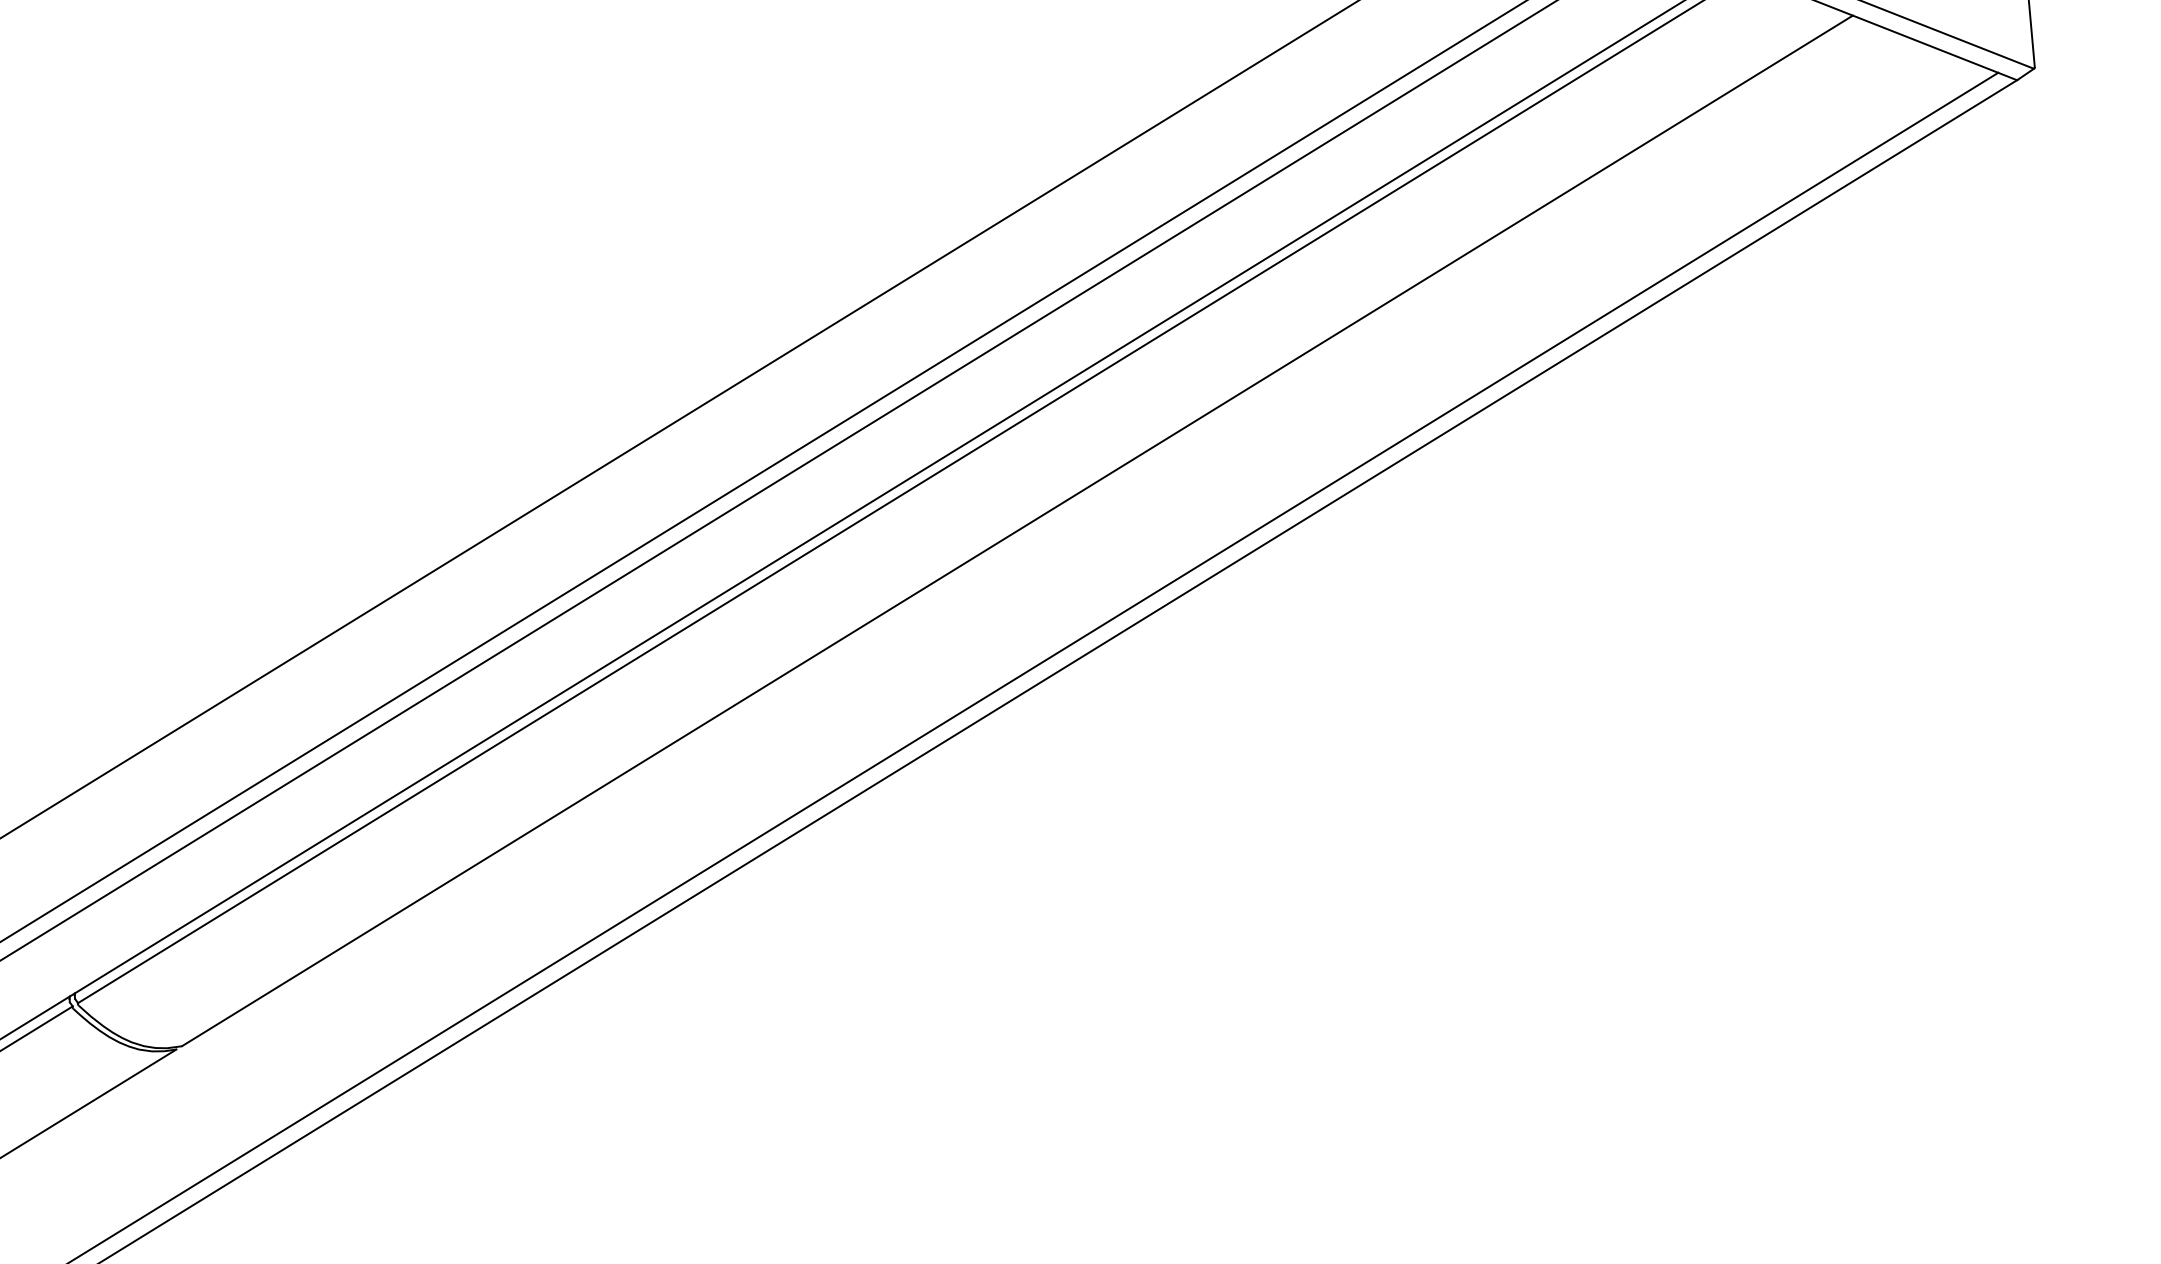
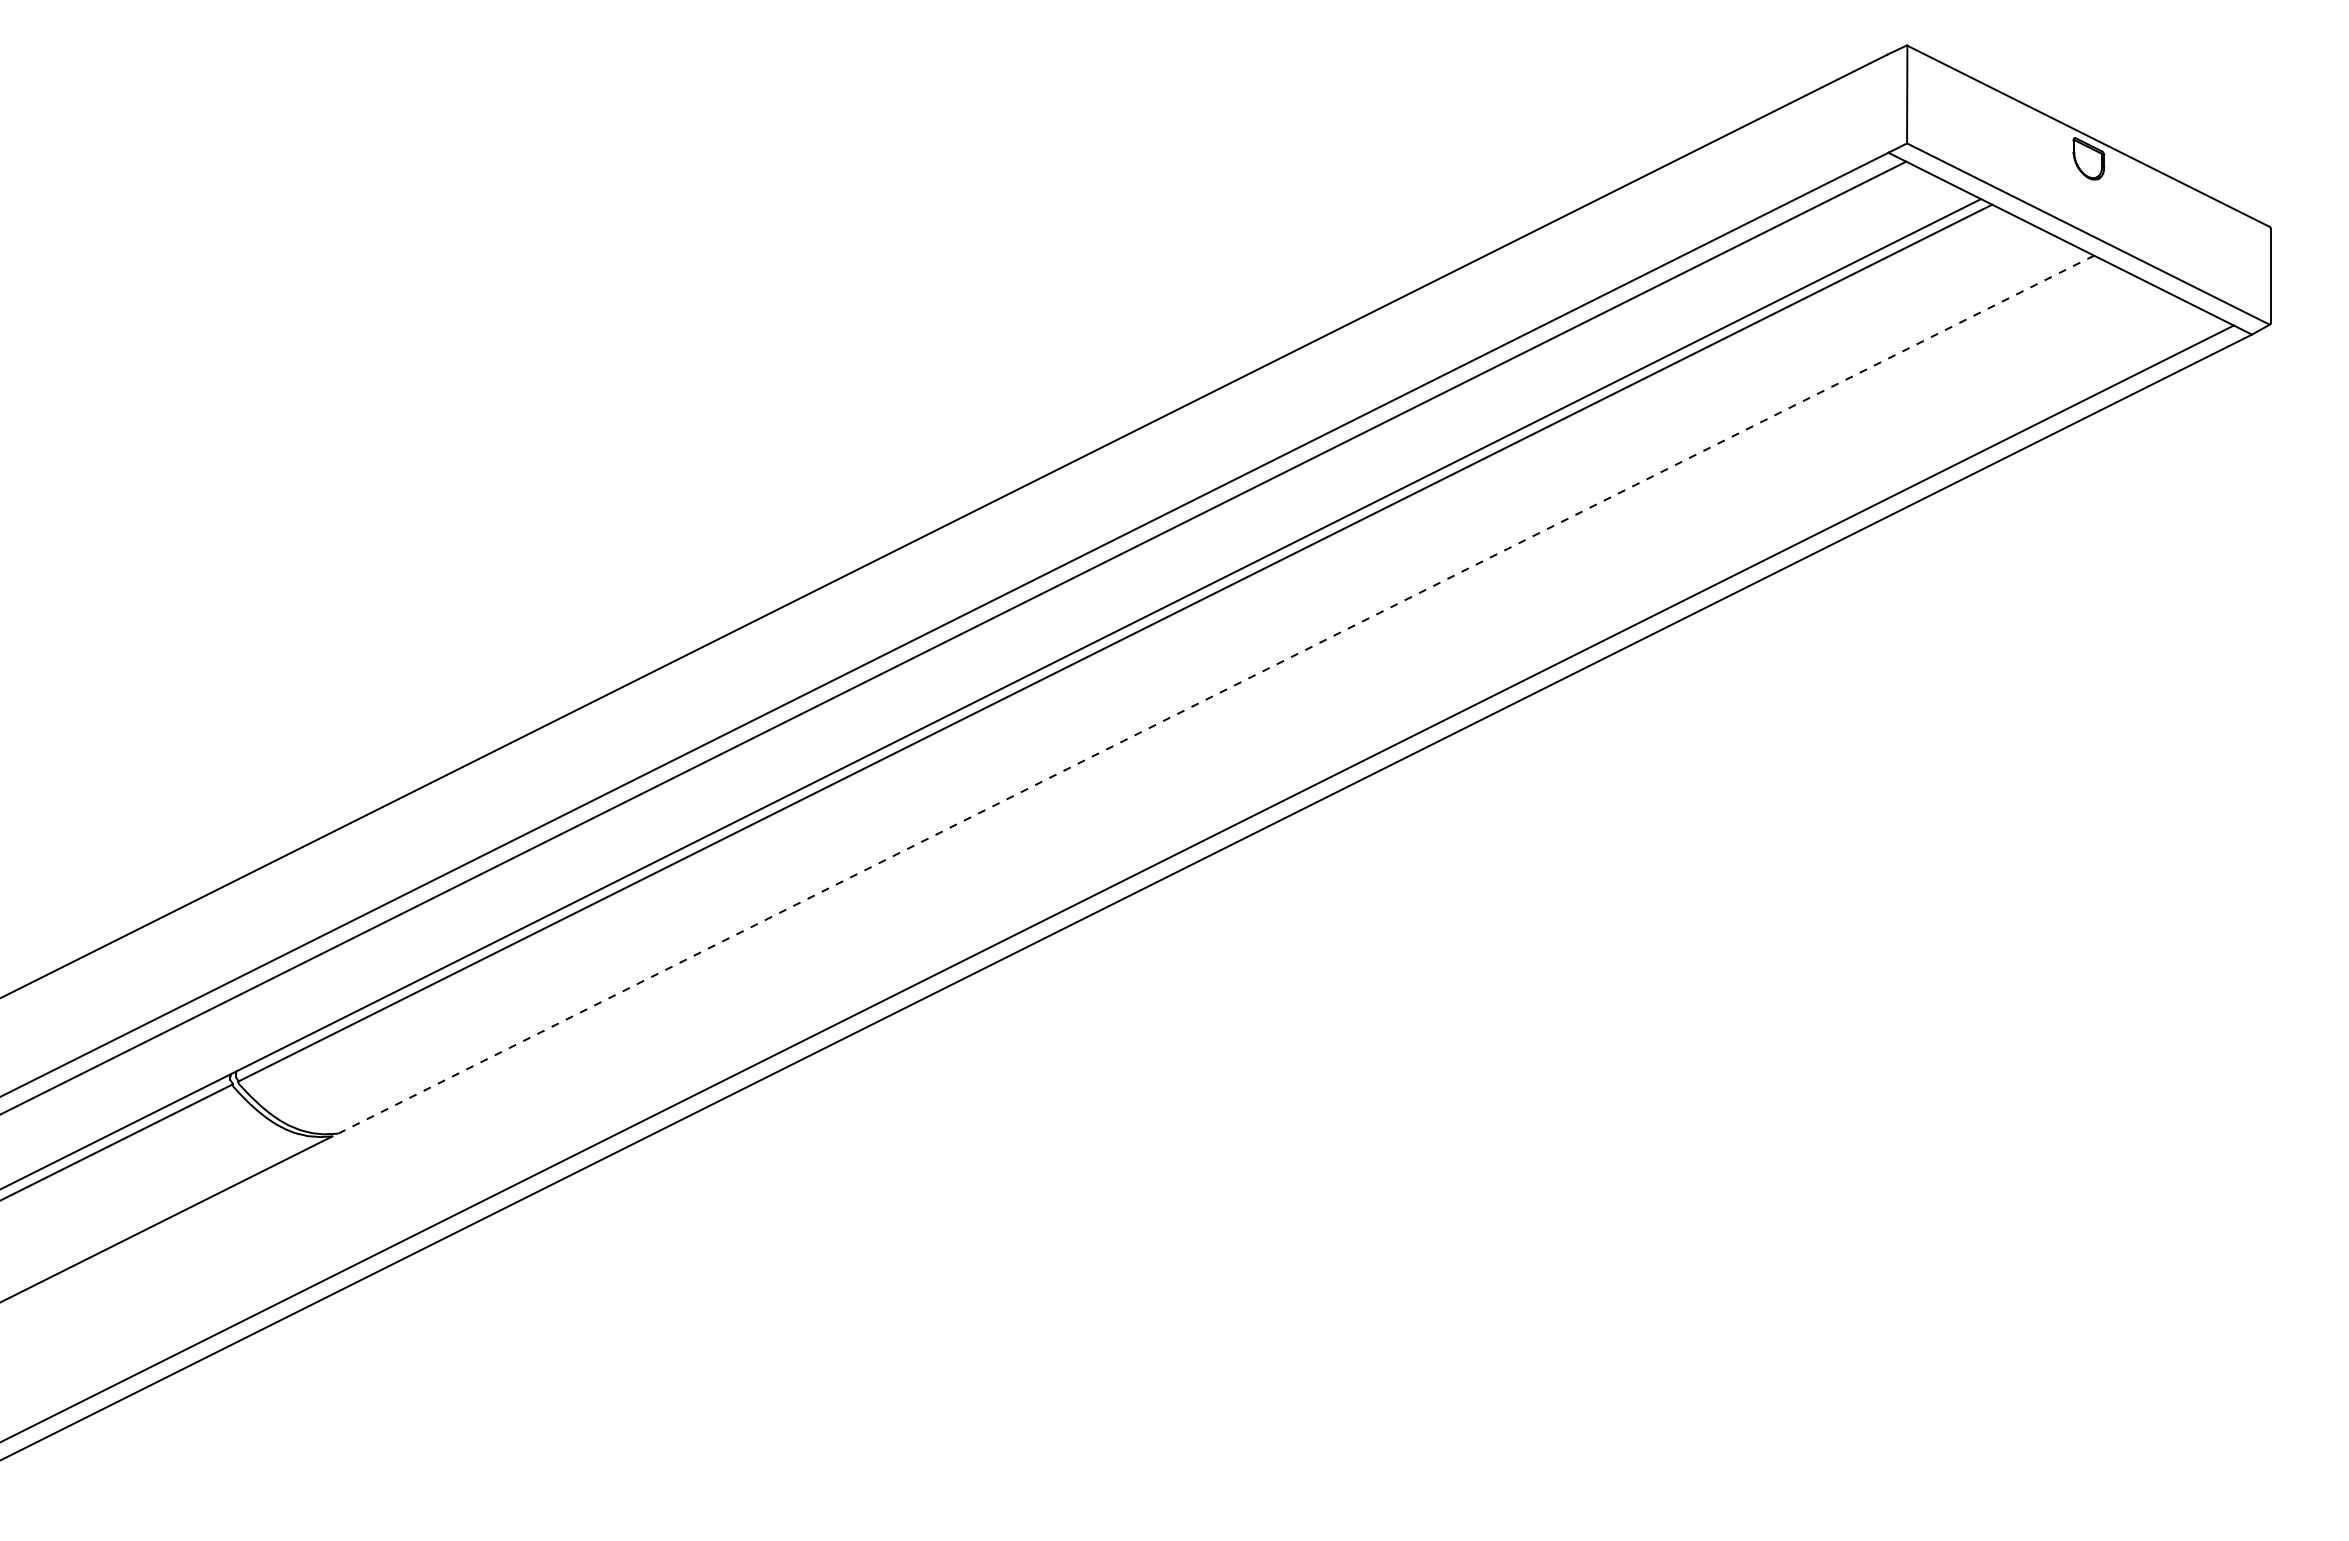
line: (1017, 530) -> (1216, 694), solid -> dashed

